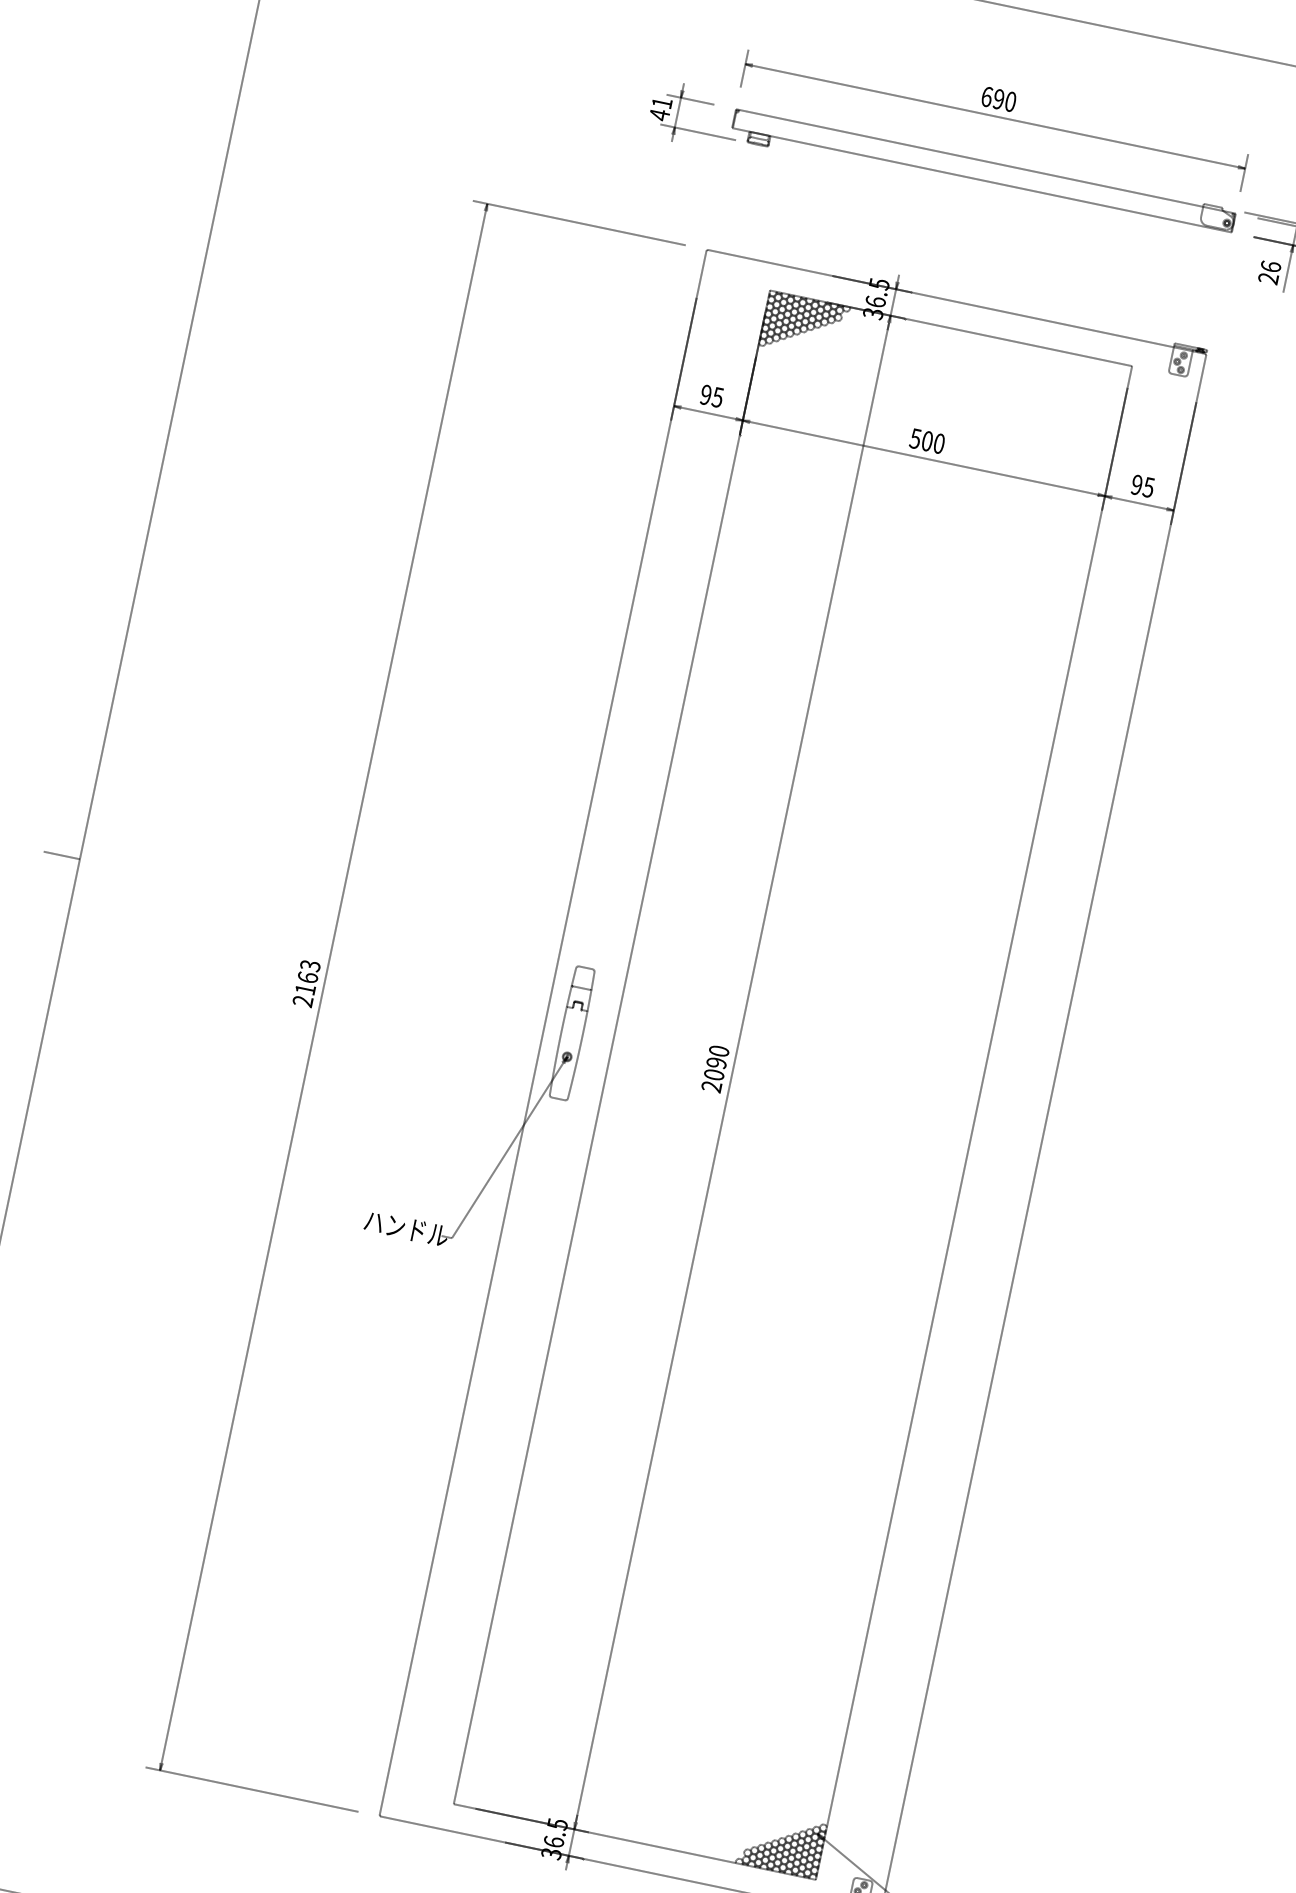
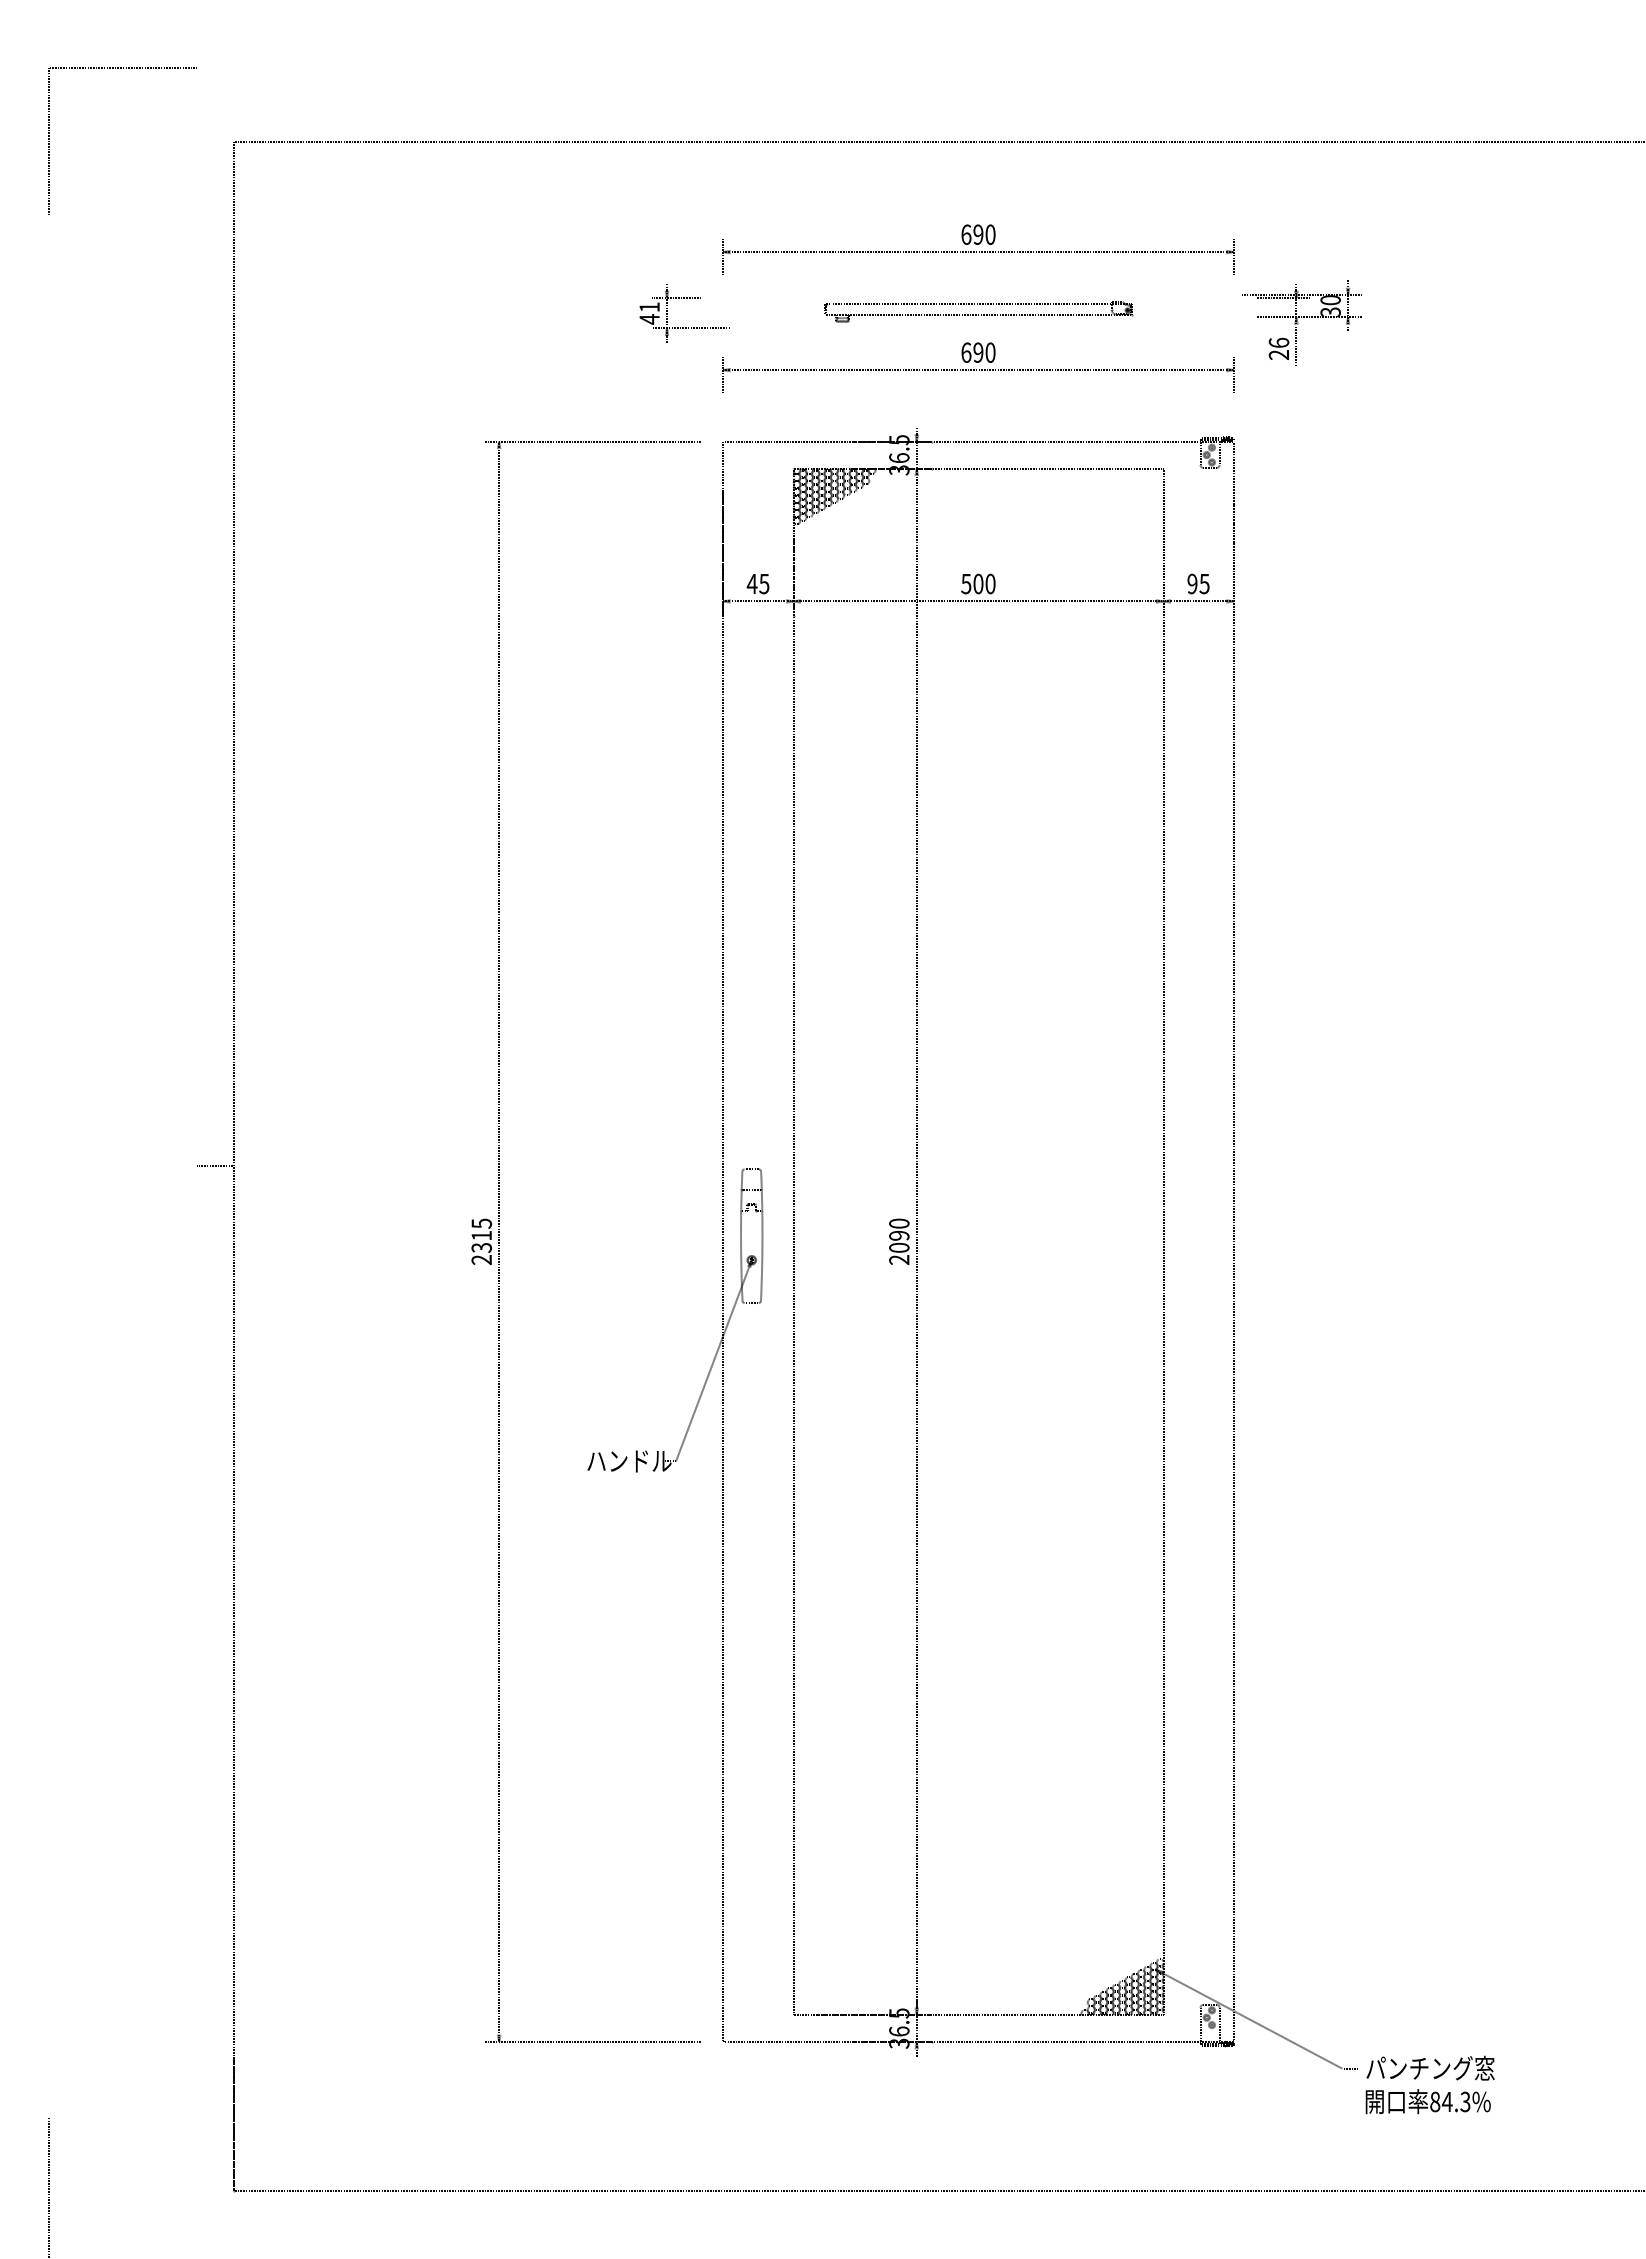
part: (983, 174) -> (978, 311), size x0.6
part: (971, 229) -> (978, 367), added
text: (705, 394) -> (751, 583), 95 -> 45
text: (307, 977) -> (481, 1235), 2163 -> 2315

